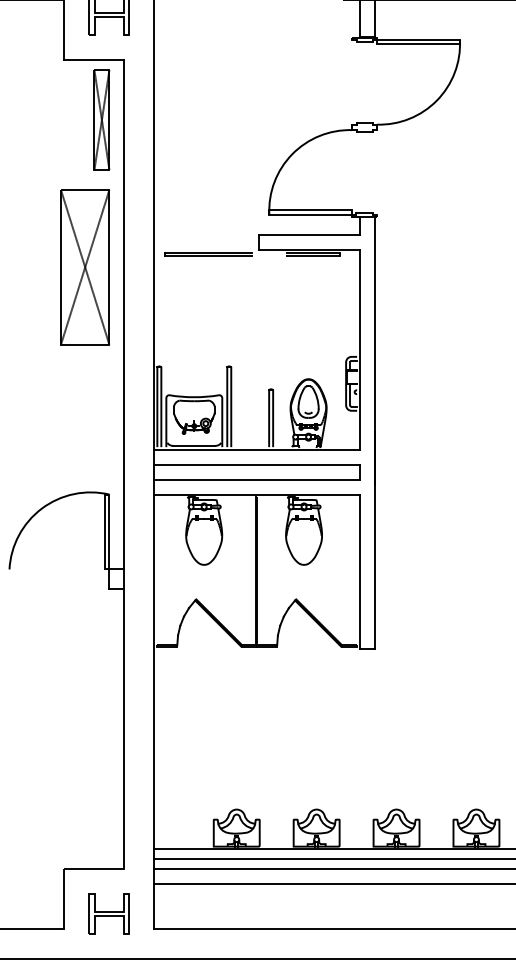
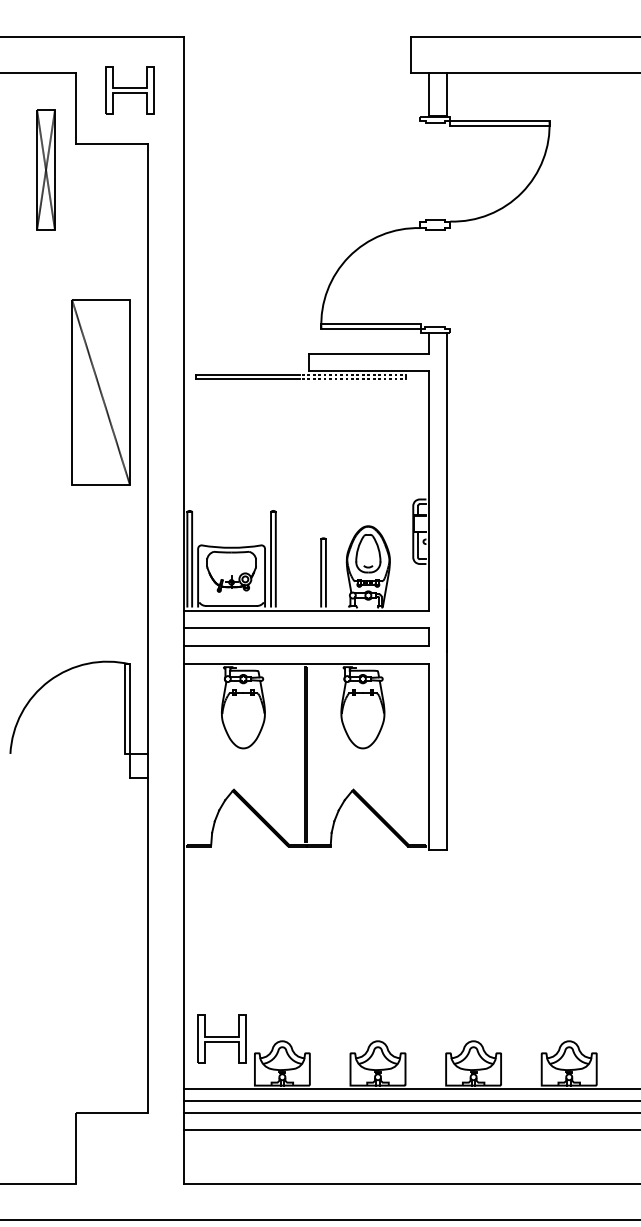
part: (101, 119) -> (45, 169), moved
line: (84, 267) -> (100, 392), removed
part: (109, 913) -> (221, 1038), moved

